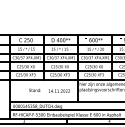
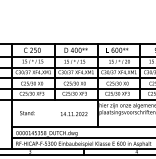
text: (34, 89) -> (26, 112), moved

